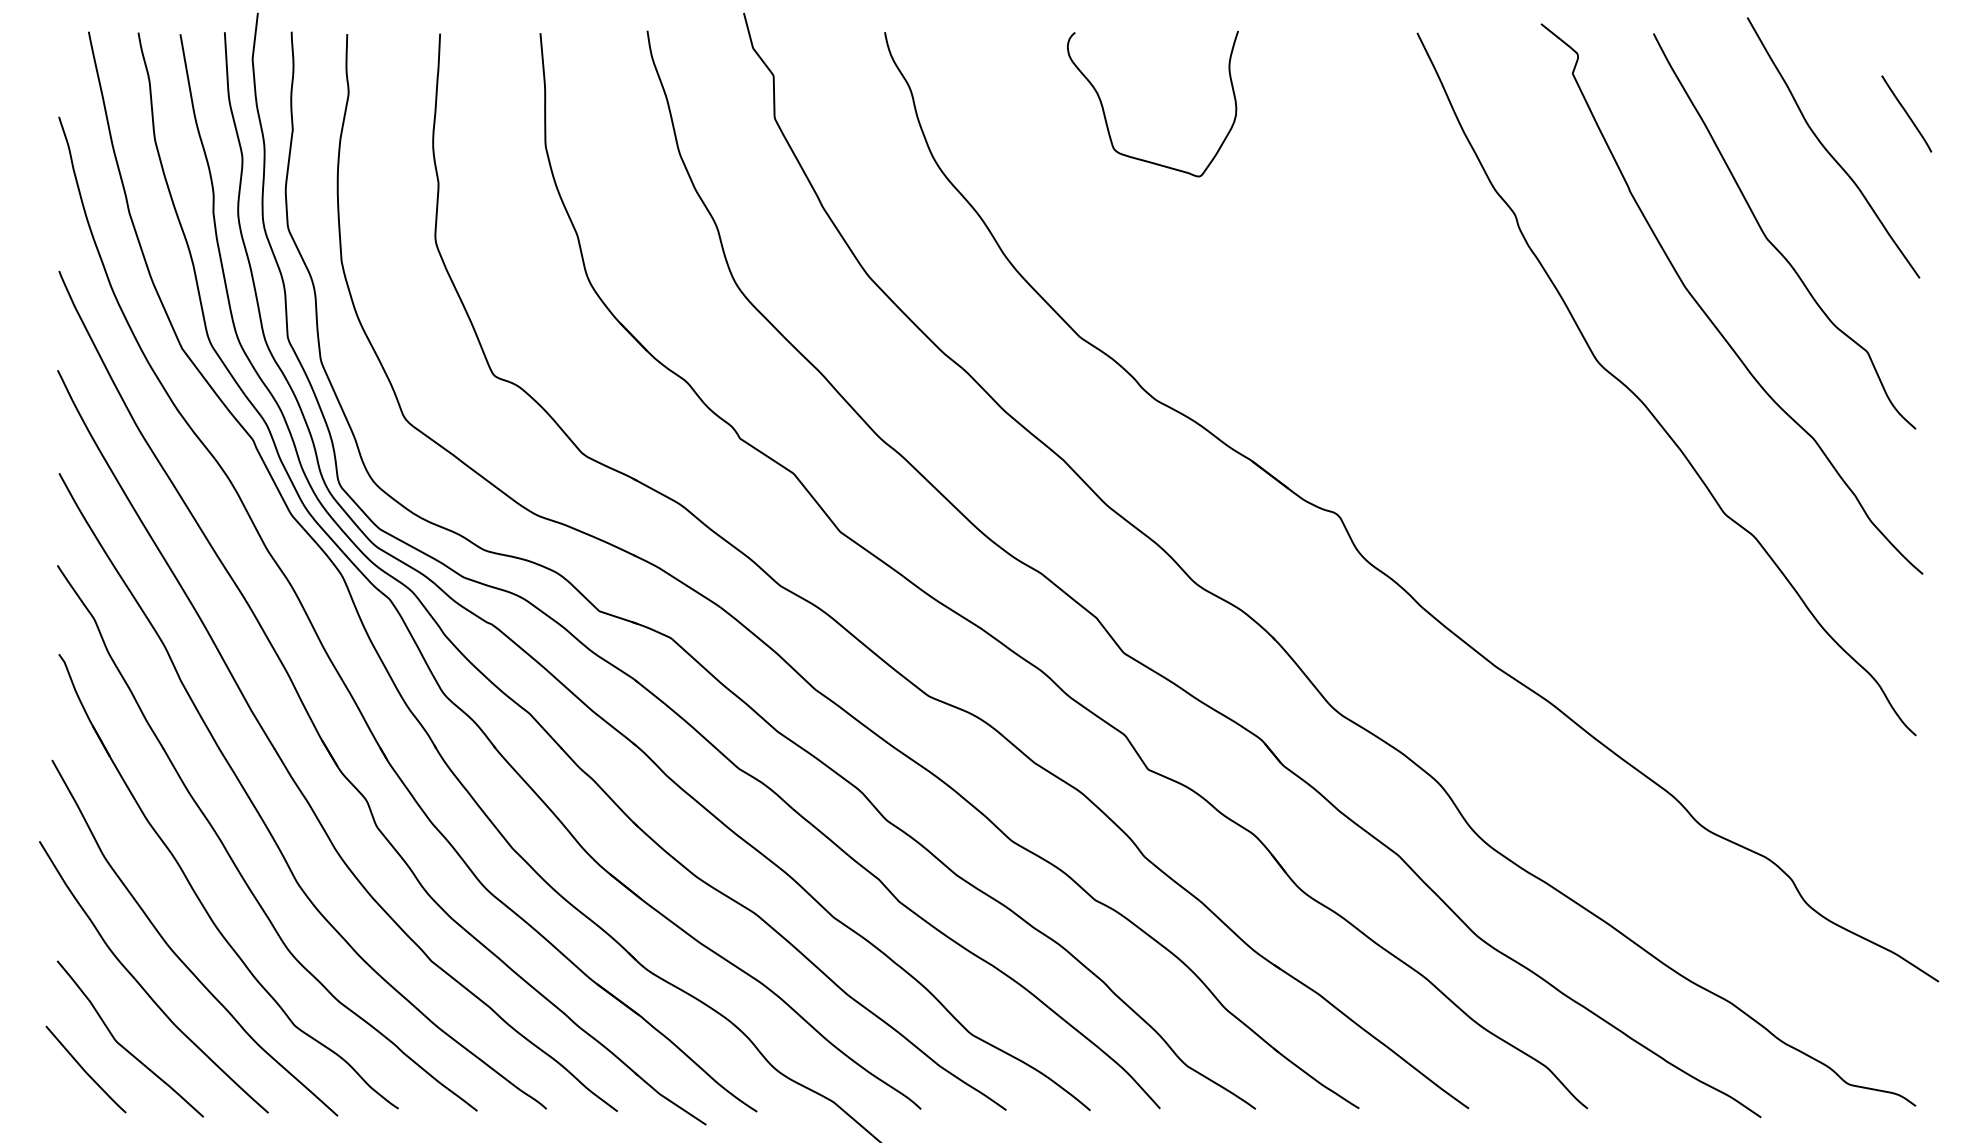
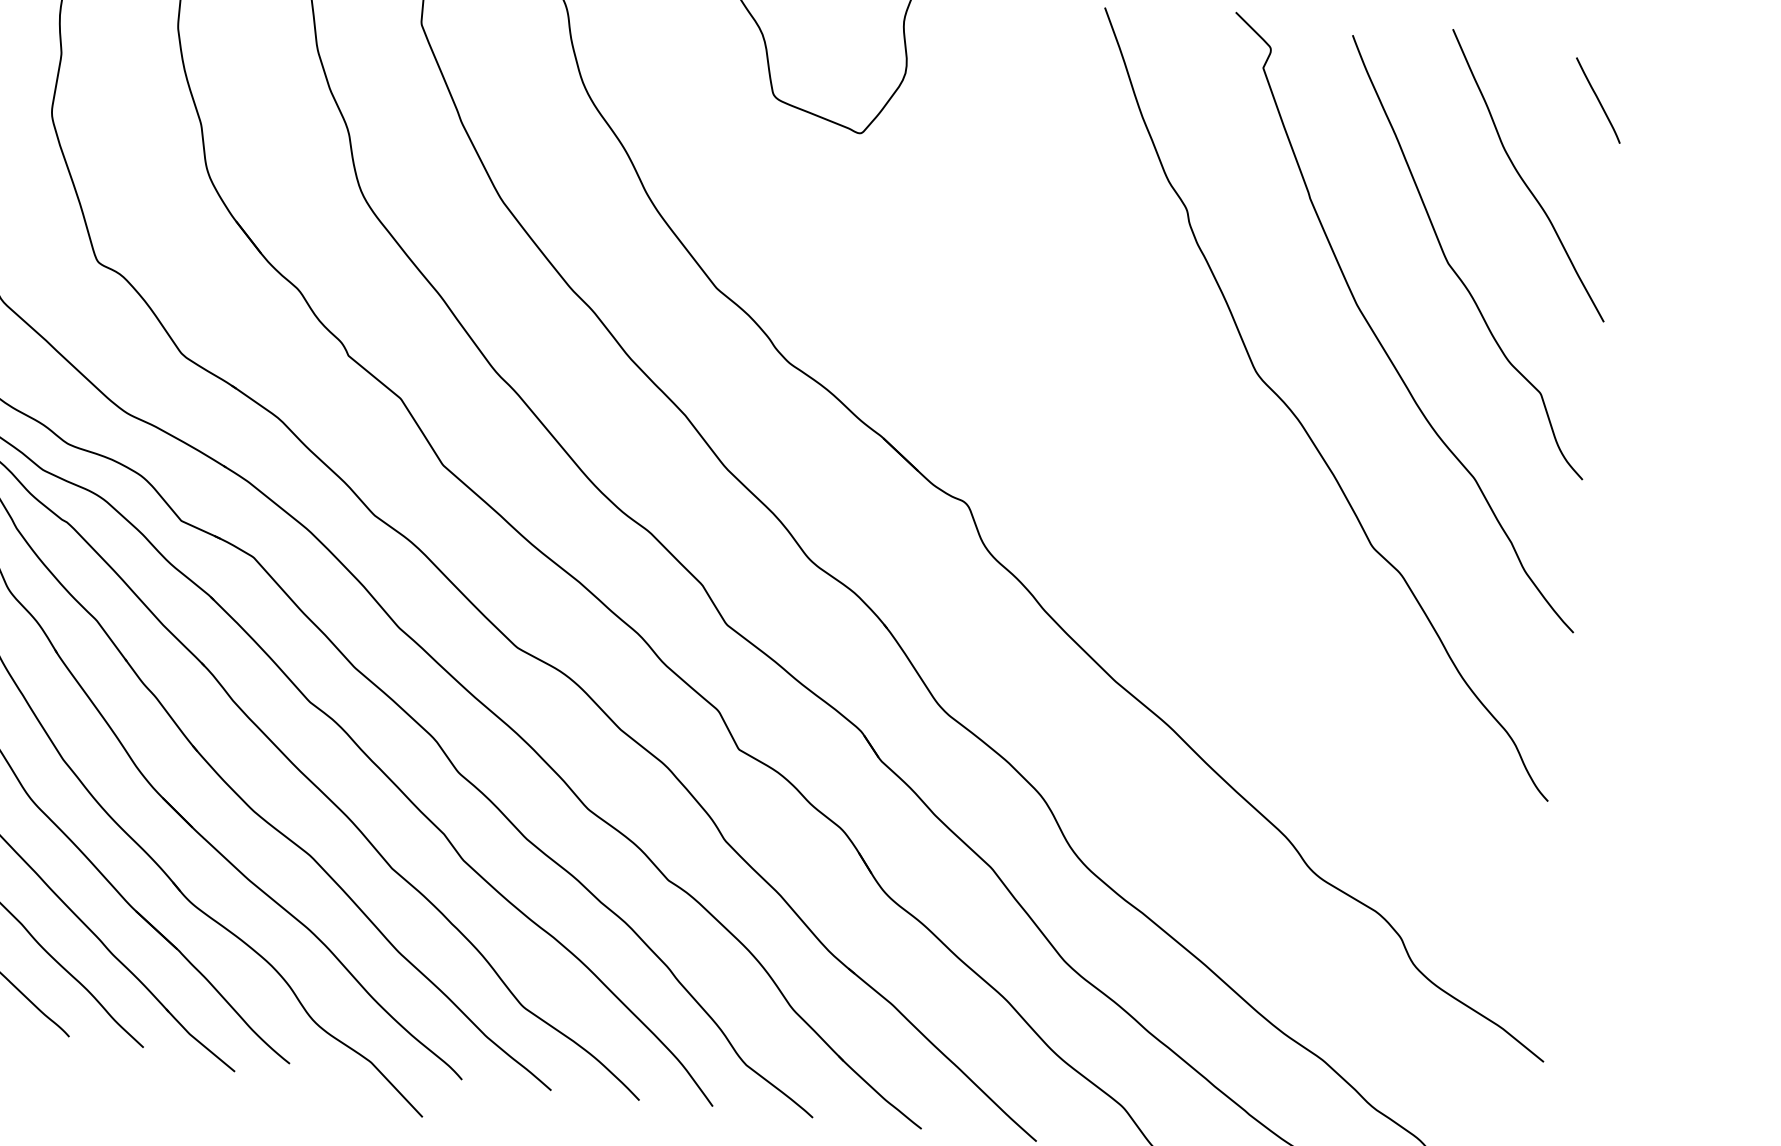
line: (1906, 113) -> (1598, 100), moved

